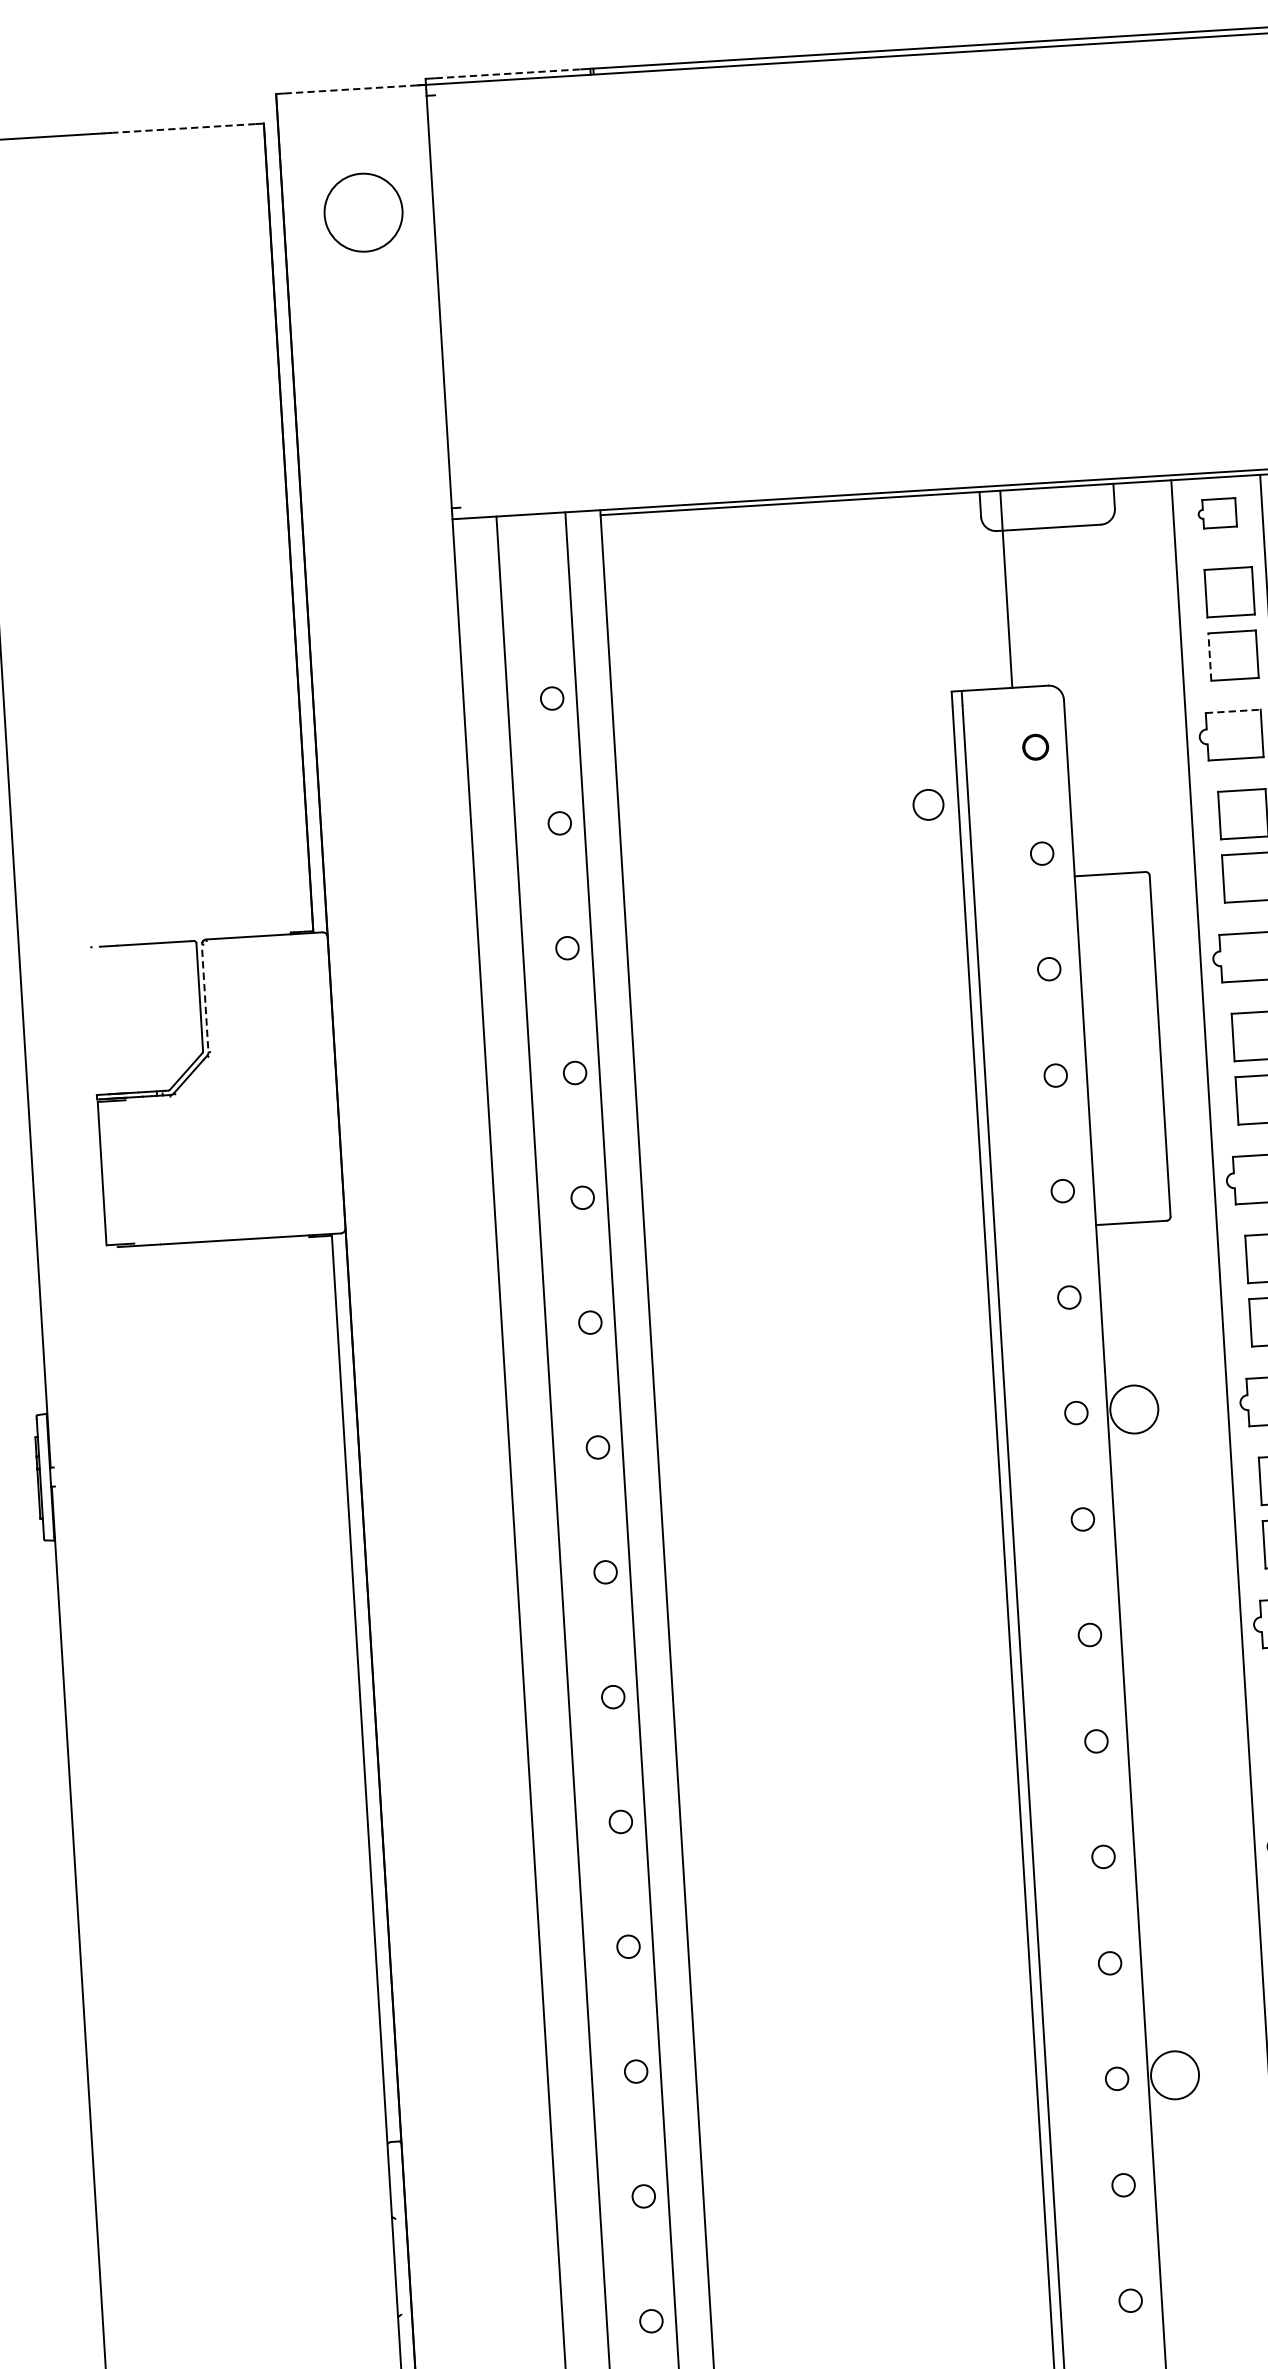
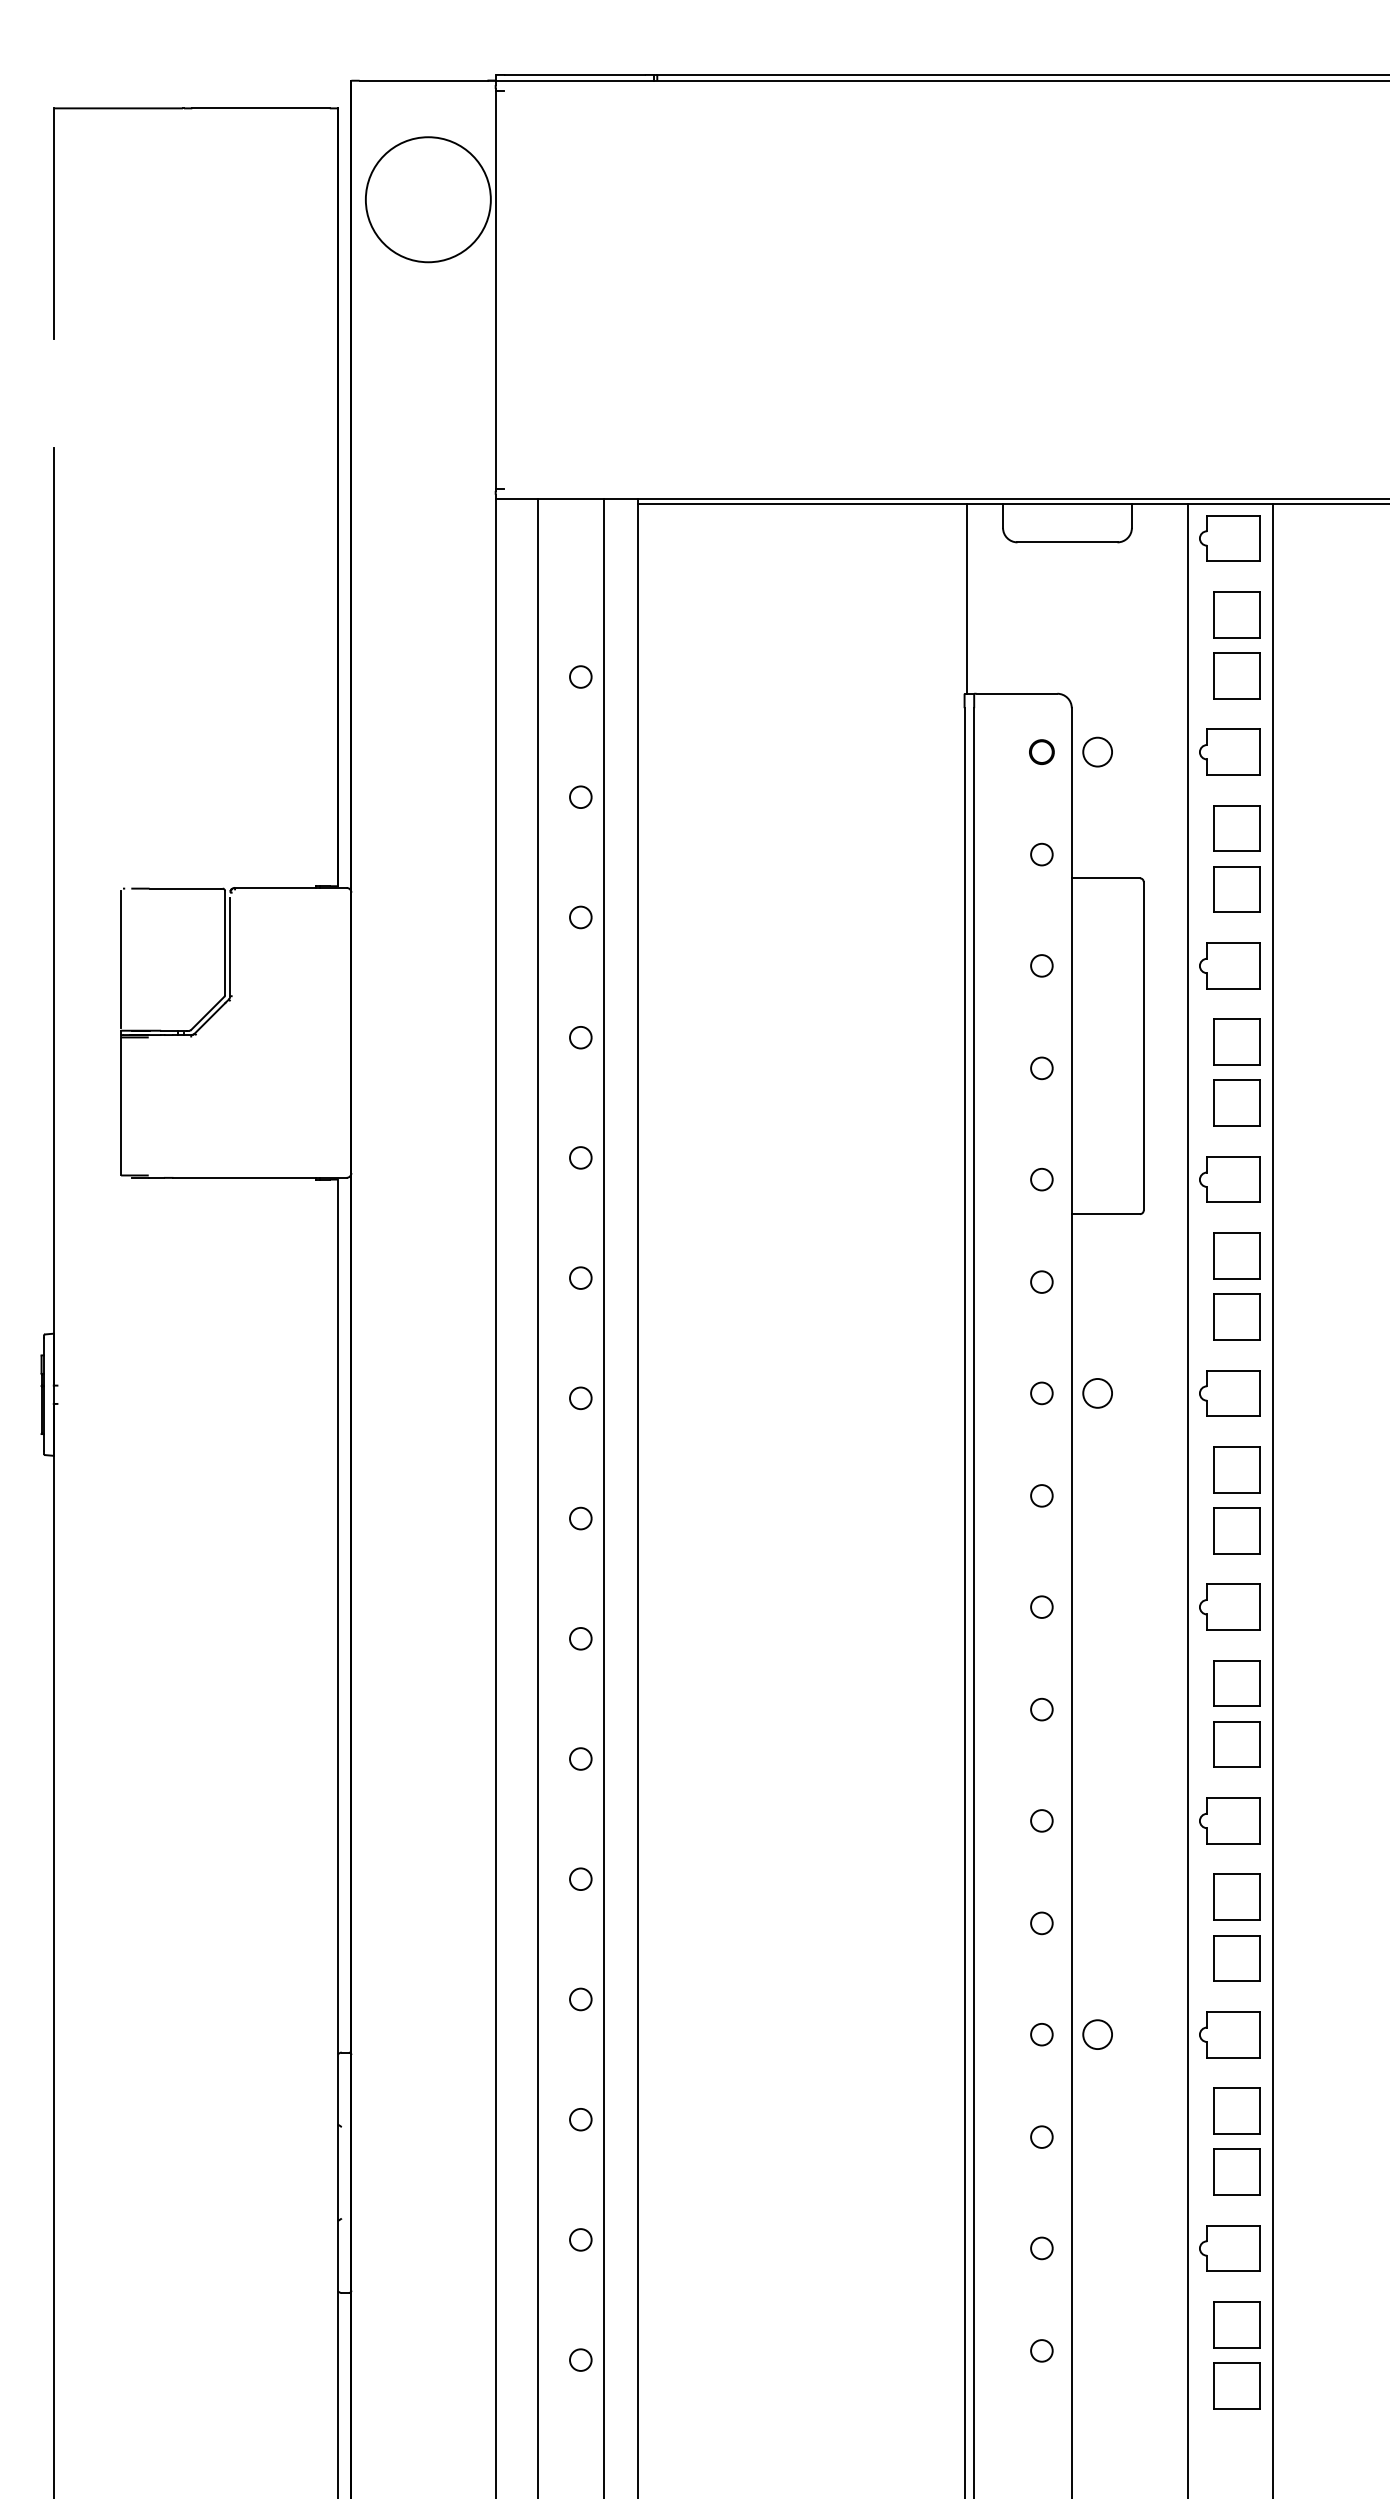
line: (508, 73) -> (575, 74), dashed -> solid
line: (350, 89) -> (423, 80), dashed -> solid
line: (184, 128) -> (261, 108), dashed -> solid
circle: (362, 212) -> (427, 199), size x1.67
part: (1216, 513) -> (1229, 538), size x1.67
line: (1005, 588) -> (966, 598), moved
line: (1210, 656) -> (1214, 675), dashed -> solid
line: (1234, 711) -> (1234, 729), dashed -> solid
circle: (928, 804) -> (1097, 751), moved
line: (205, 1001) -> (230, 947), dashed -> solid
line: (92, 1021) -> (120, 959), added
circle: (1134, 1408) -> (1097, 1392), size x0.62
circle: (1174, 2075) -> (1097, 2034), size x0.62

